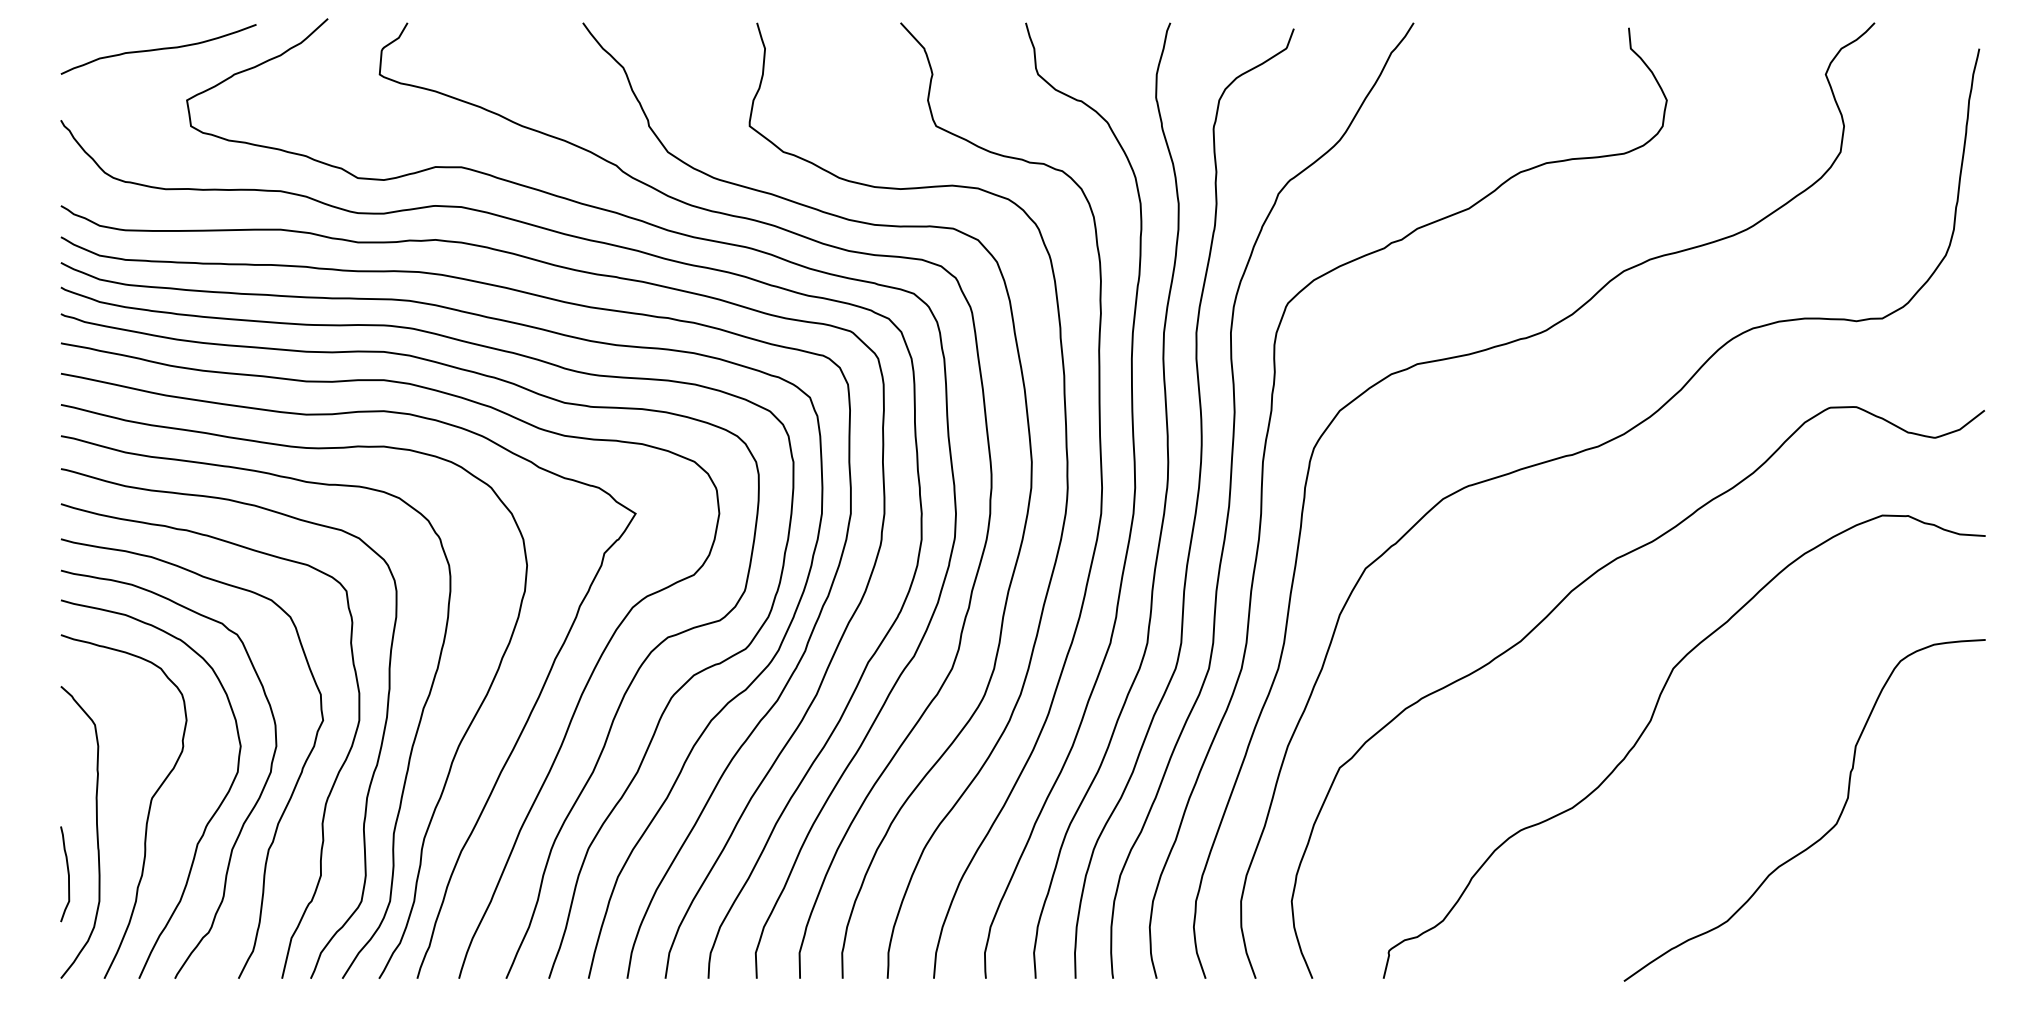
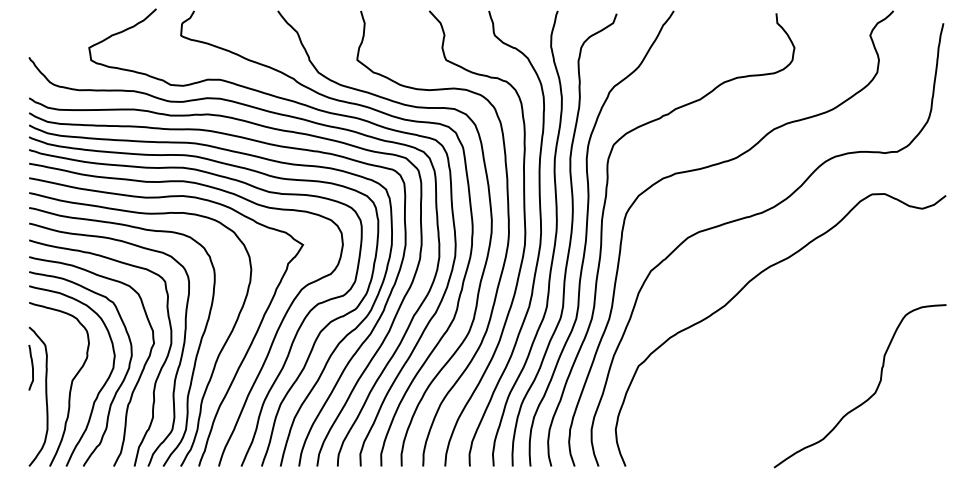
curve: (158, 49) -> (75, 23), removed
curve: (1652, 722) -> (787, 344), removed
curve: (65, 871) -> (31, 366), moved

